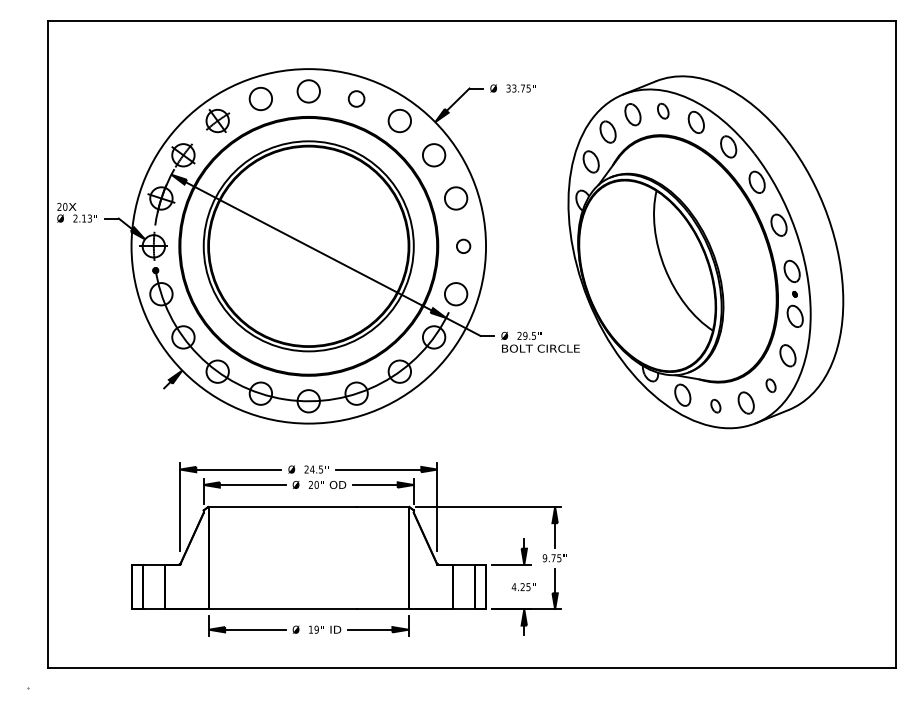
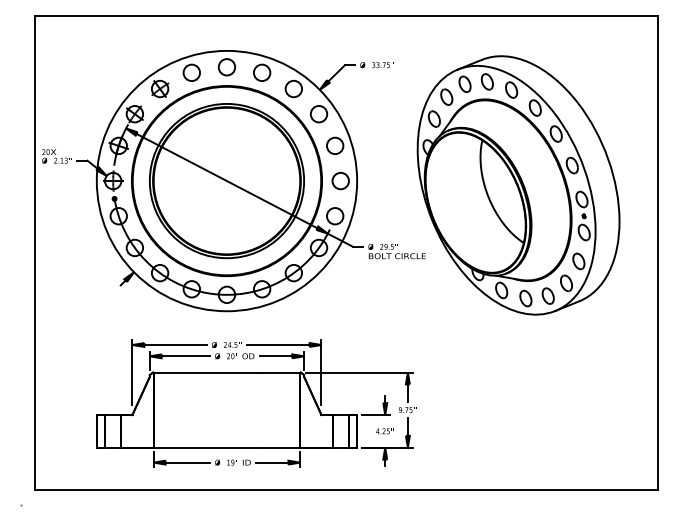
circle: (356, 98) -> (262, 72), size x1.43
part: (662, 110) -> (486, 81), size x1.43
circle: (463, 246) -> (340, 181), size x1.67
part: (770, 385) -> (566, 283), size x1.67
part: (715, 405) -> (525, 297), size x1.67

